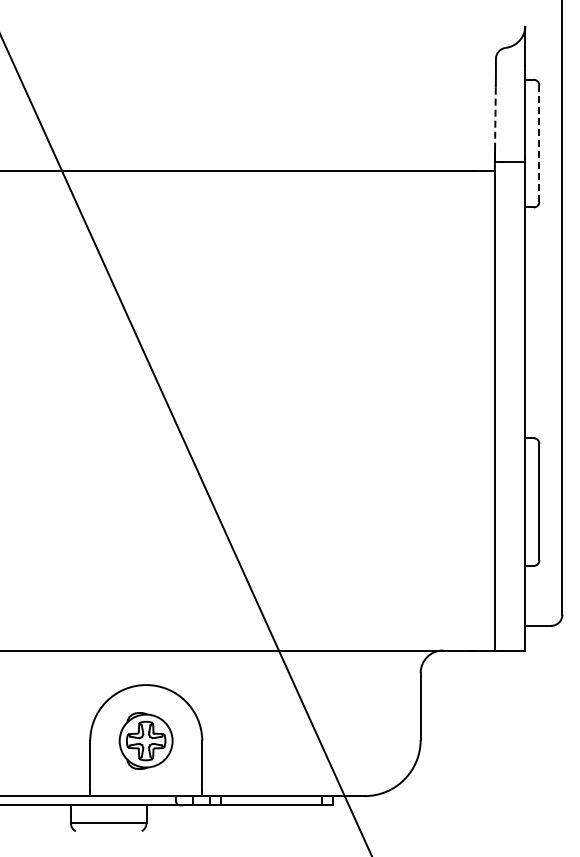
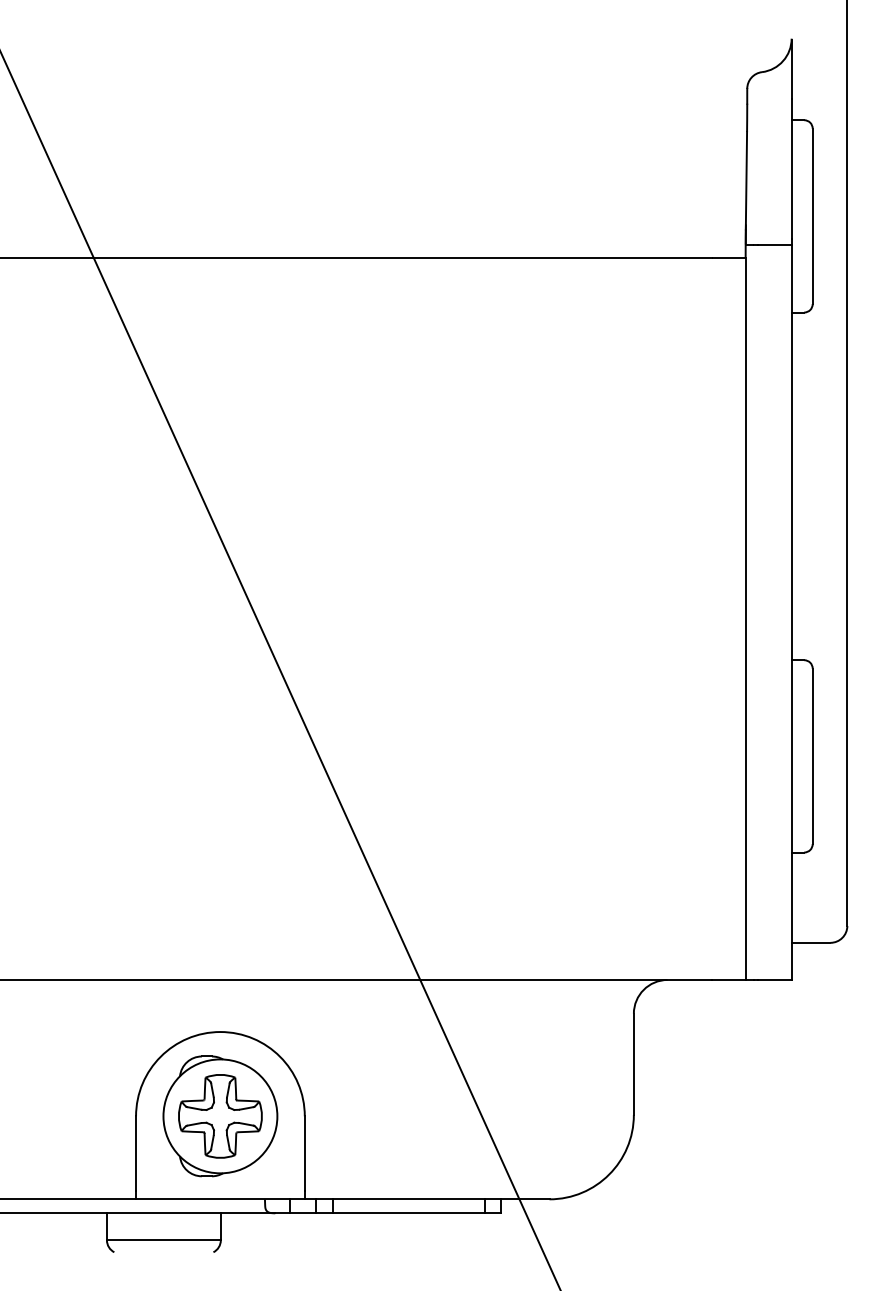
line: (495, 120) -> (746, 181), dashed -> solid
line: (539, 144) -> (812, 217), dashed -> solid
part: (145, 740) -> (219, 1115), size x1.43

